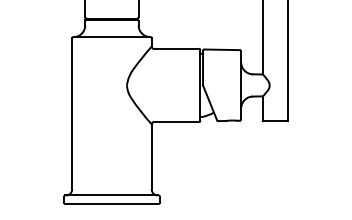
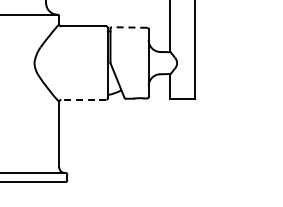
line: (222, 49) -> (129, 27), solid -> dashed
line: (176, 122) -> (83, 100), solid -> dashed

